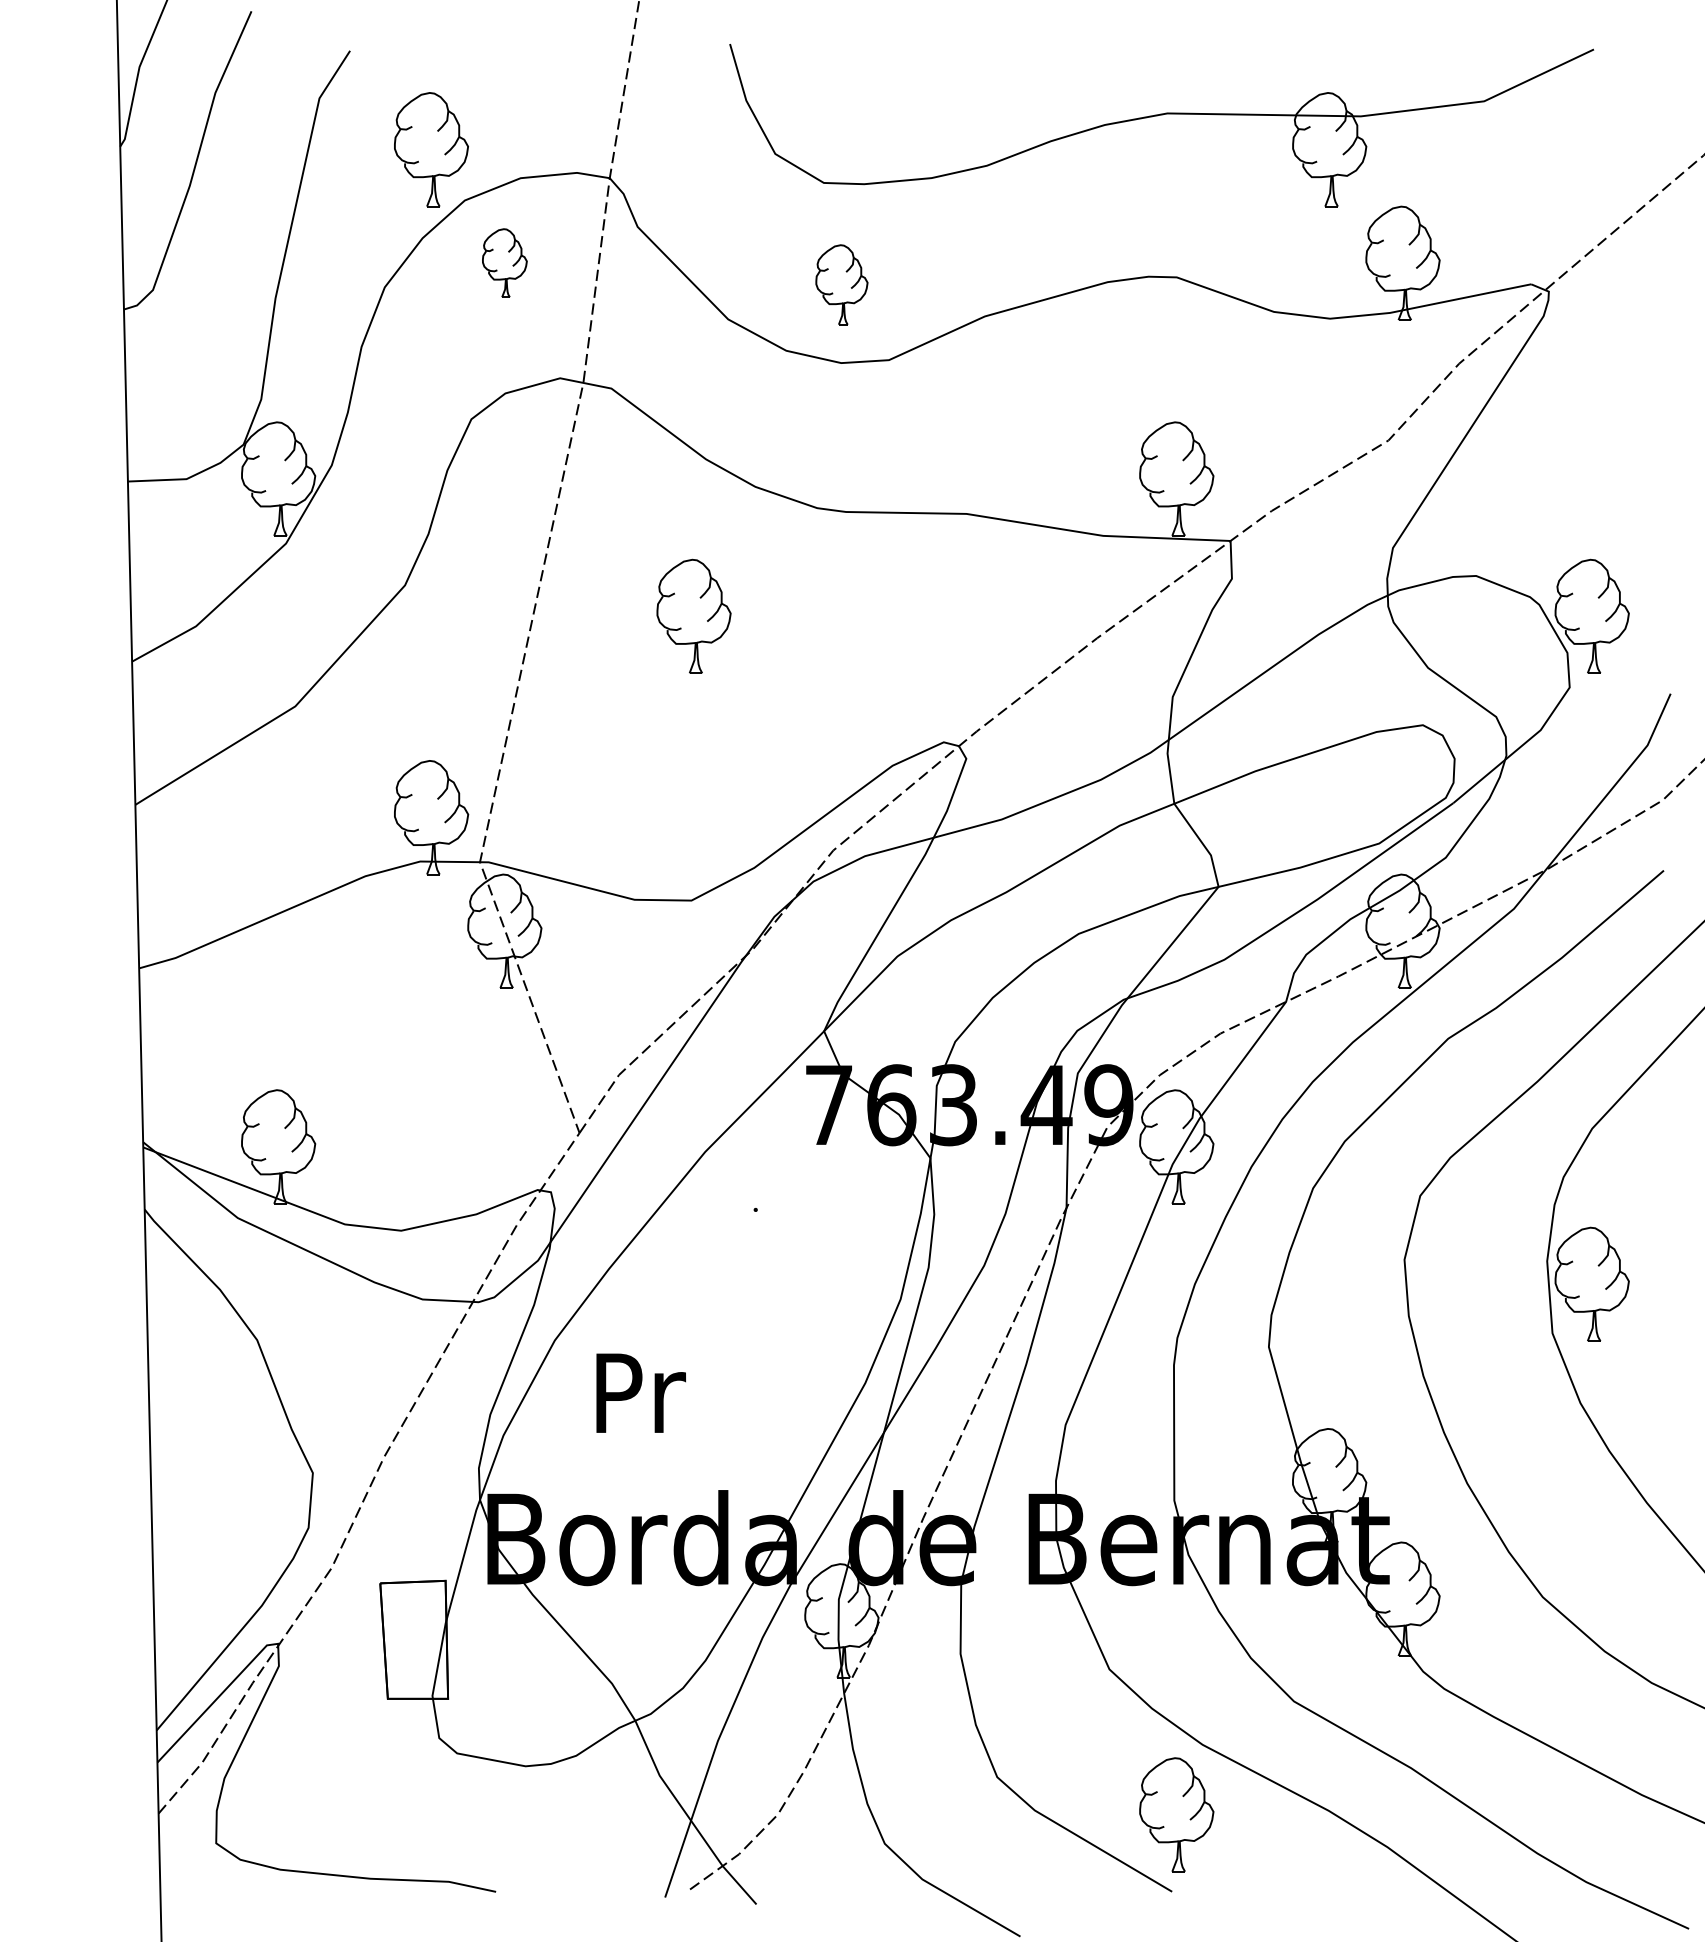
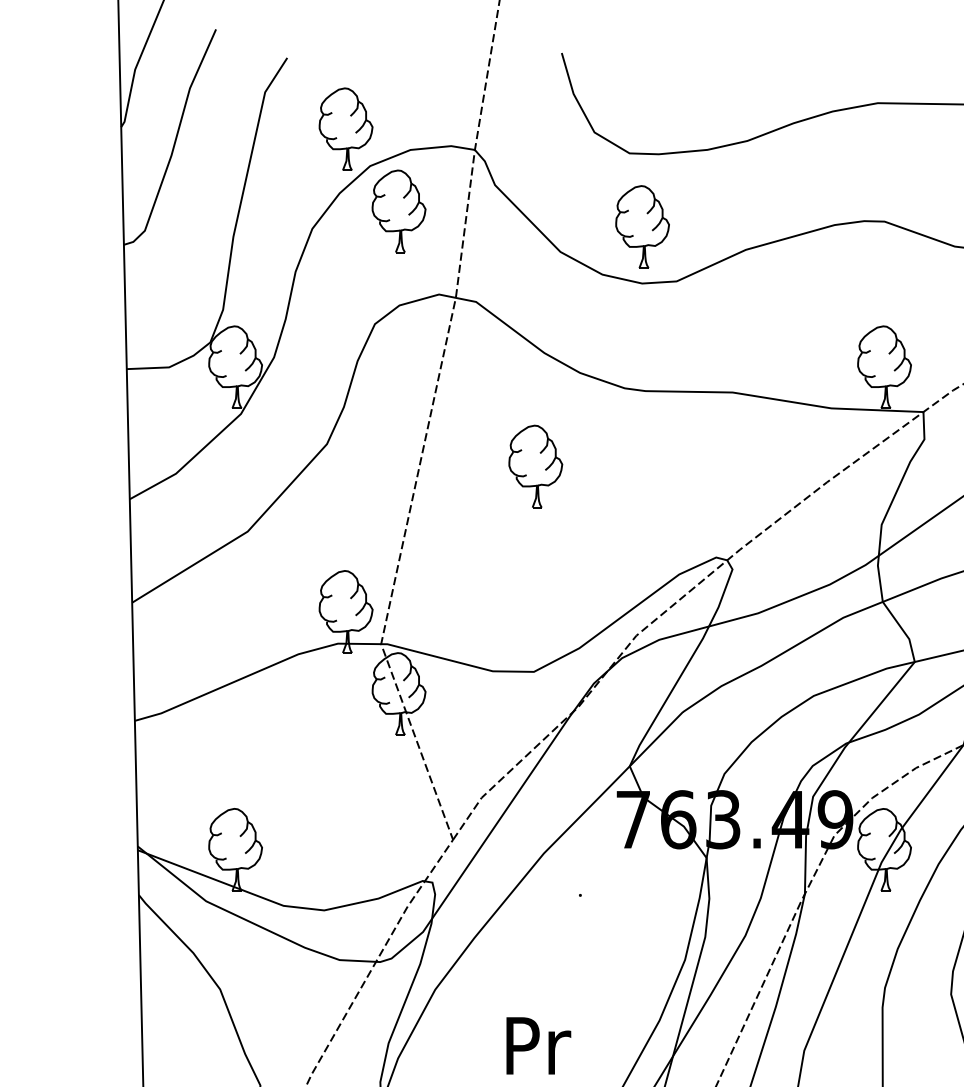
part: (504, 262) -> (398, 210), size x1.67
part: (841, 284) -> (642, 226), size x1.43
text: (640, 1392) -> (538, 1045), moved

